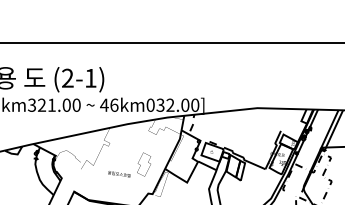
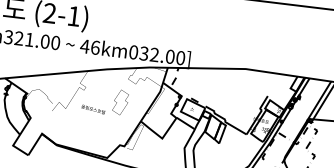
text: (129, 164) -> (105, 100), moved

